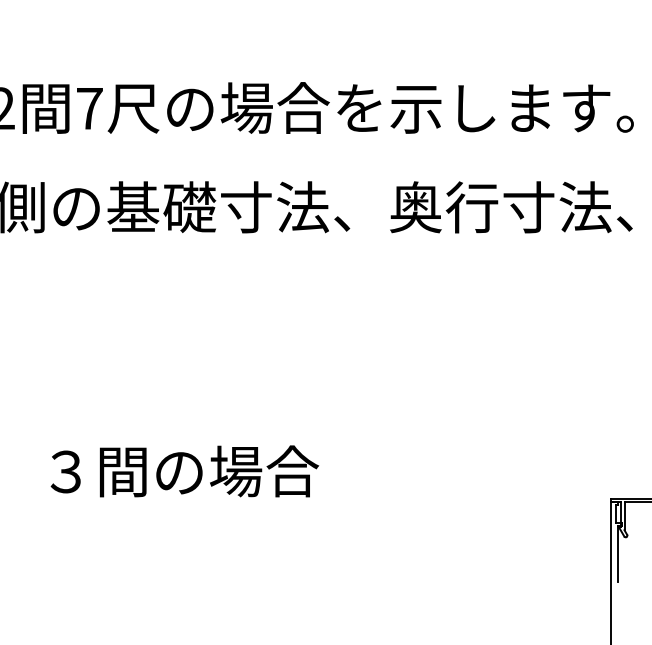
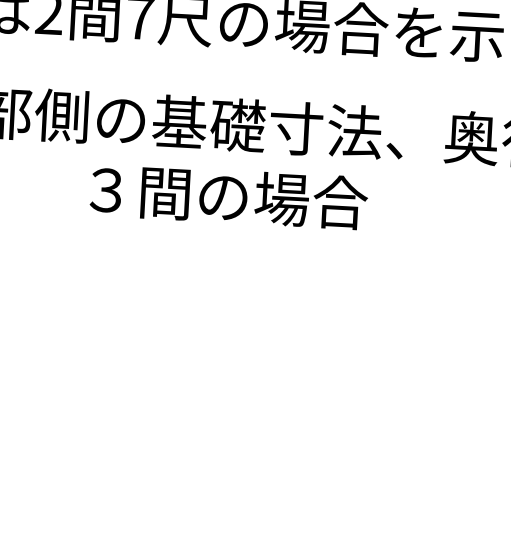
text: (184, 471) -> (228, 196), moved

